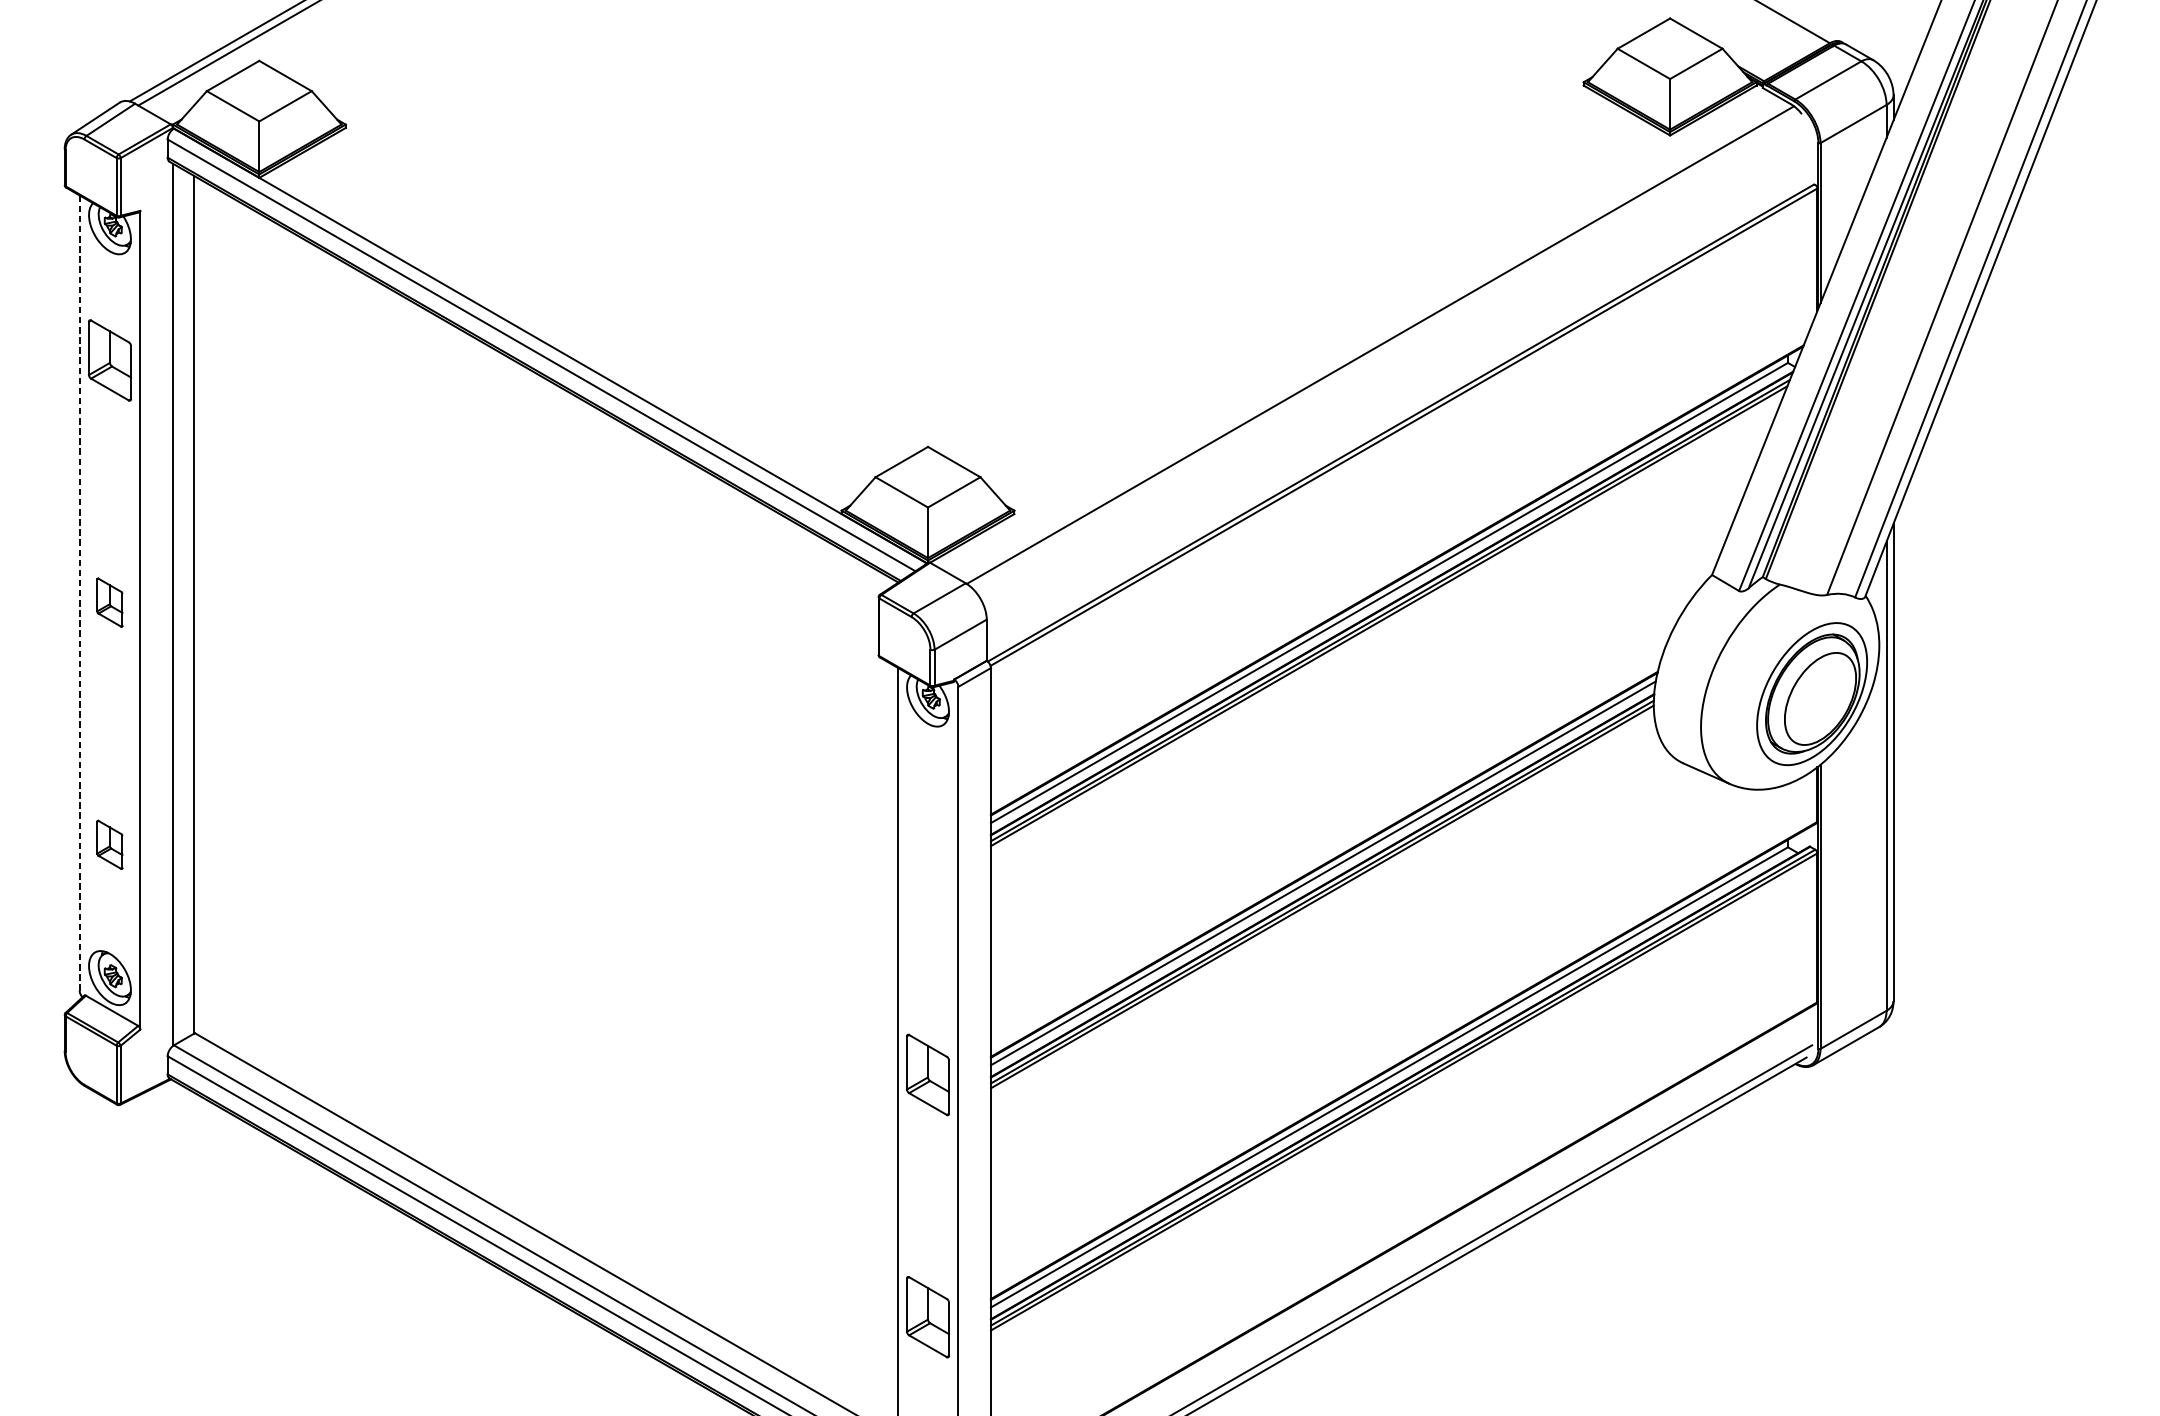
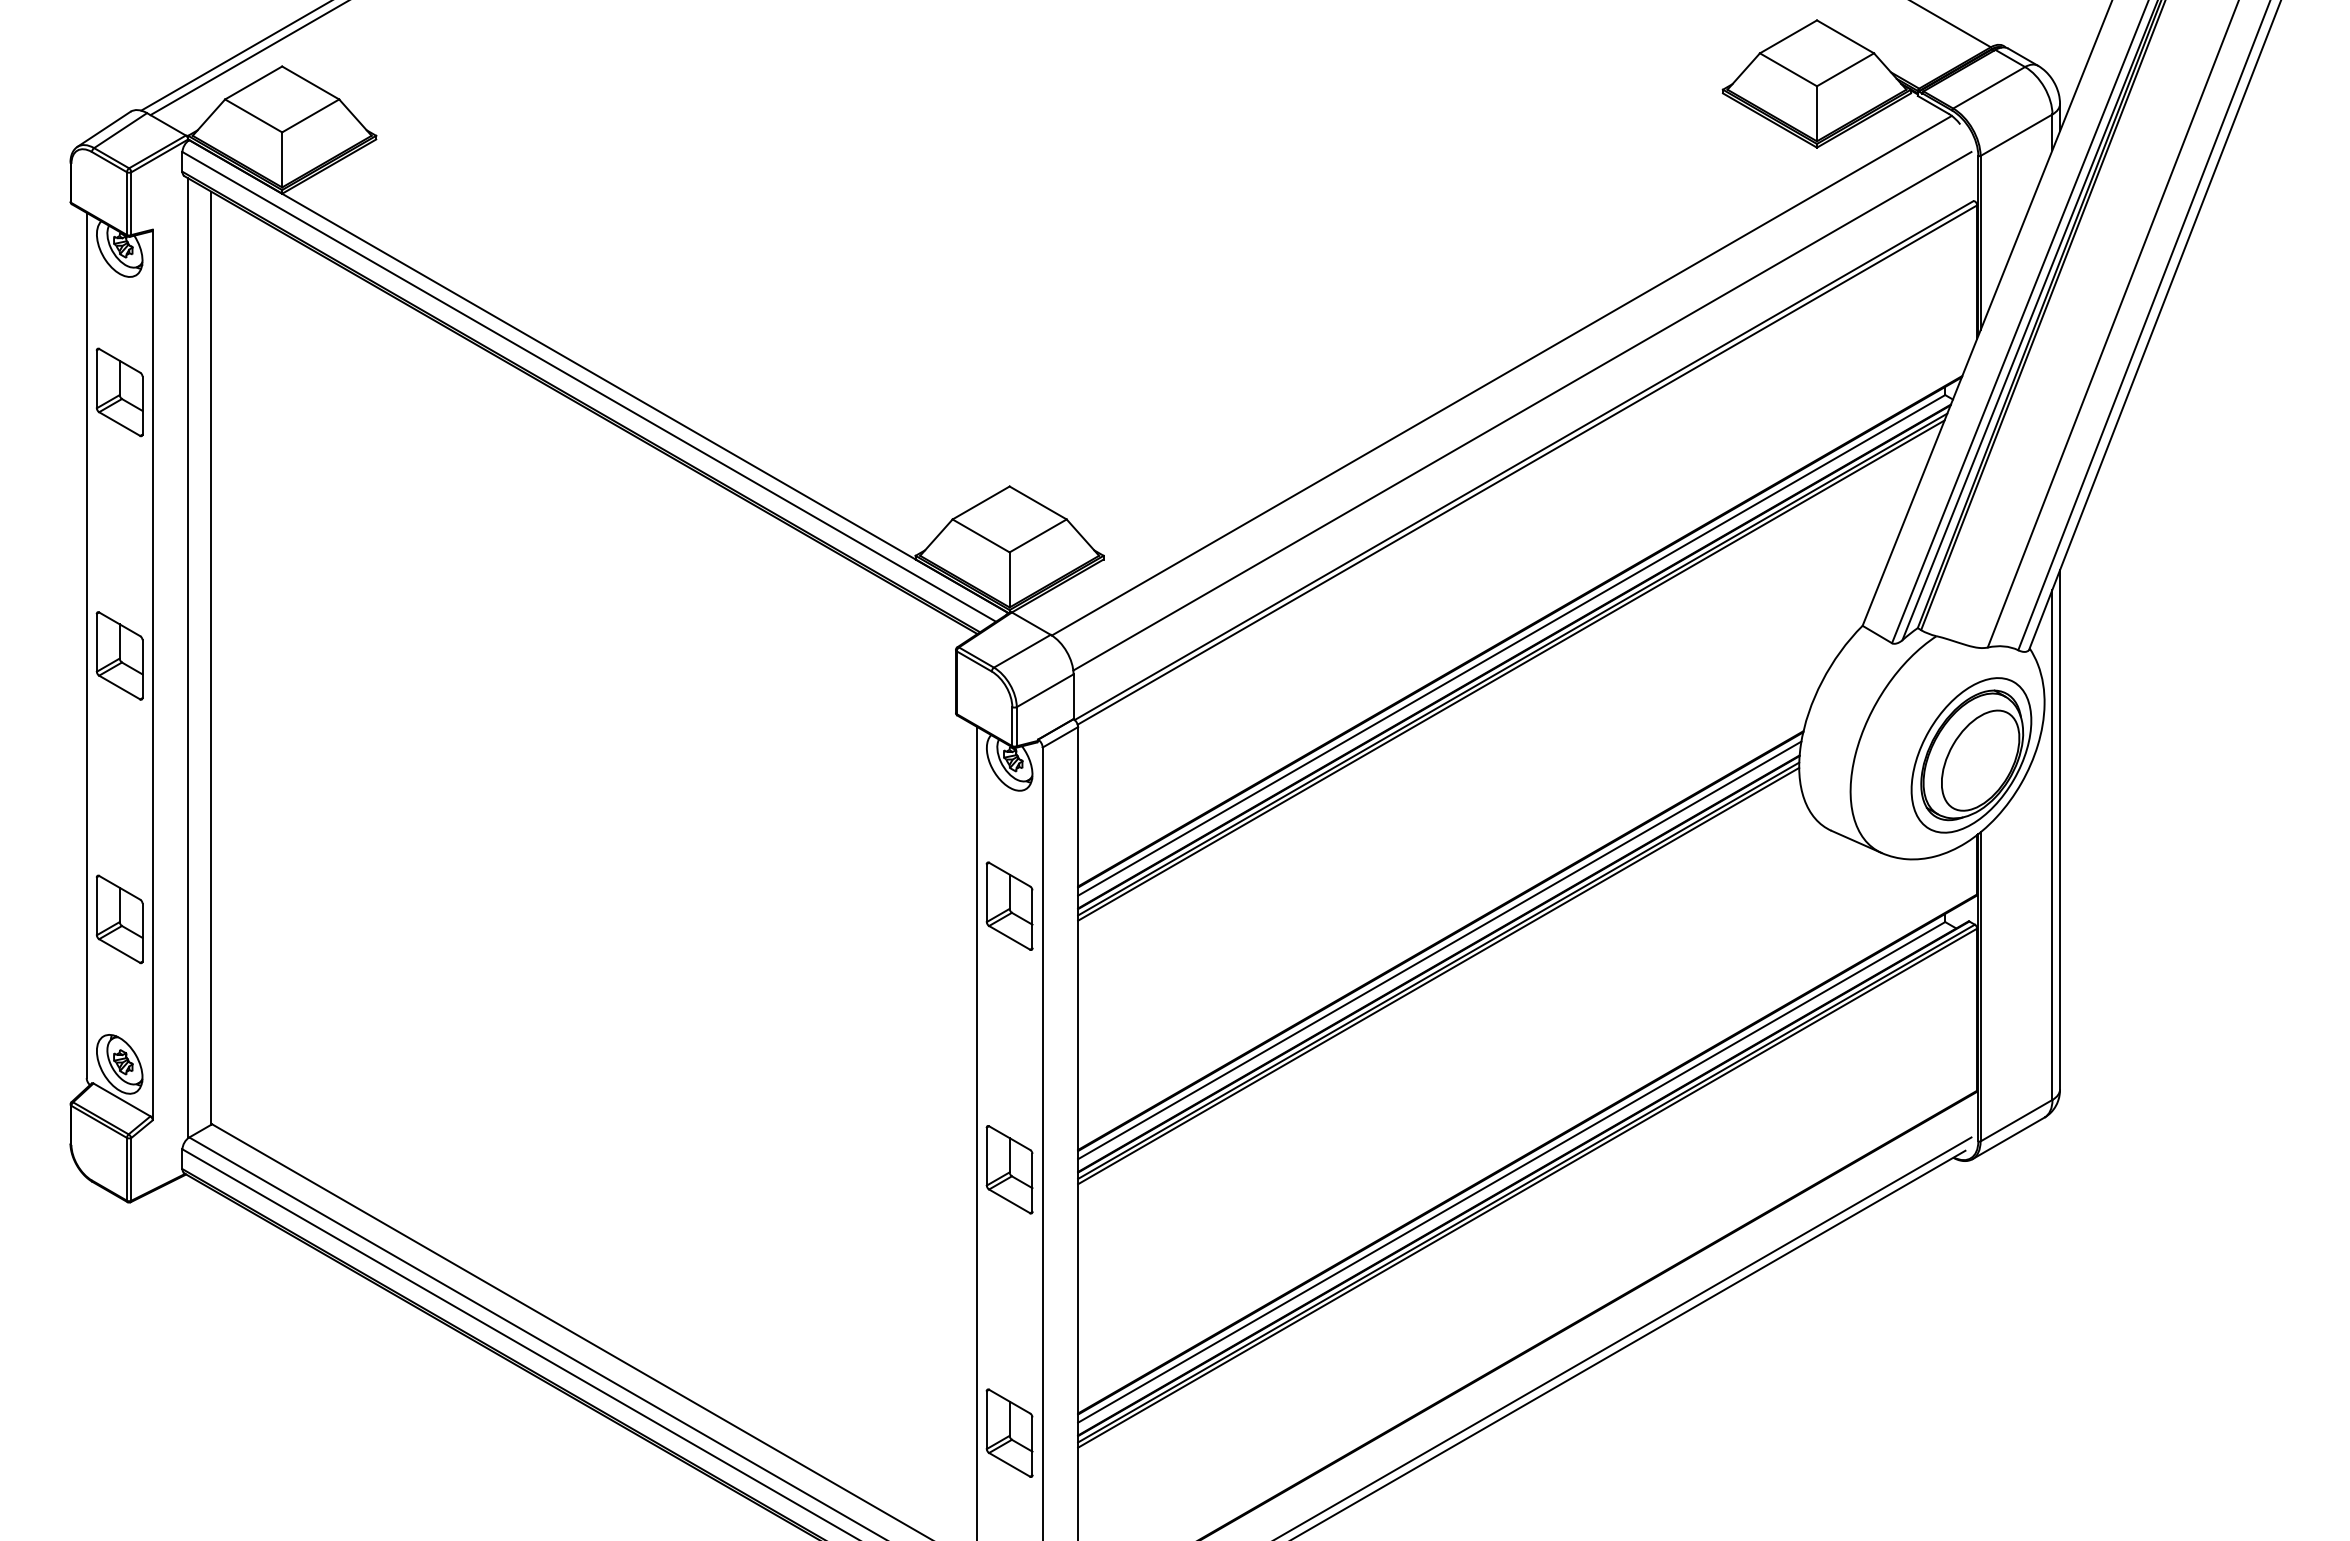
line: (1399, 378) -> (1522, 411), added
line: (79, 593) -> (86, 645), dashed -> solid
part: (109, 602) -> (119, 655), size x1.67
part: (927, 832) -> (1009, 905), added
part: (109, 844) -> (119, 919), size x1.67

